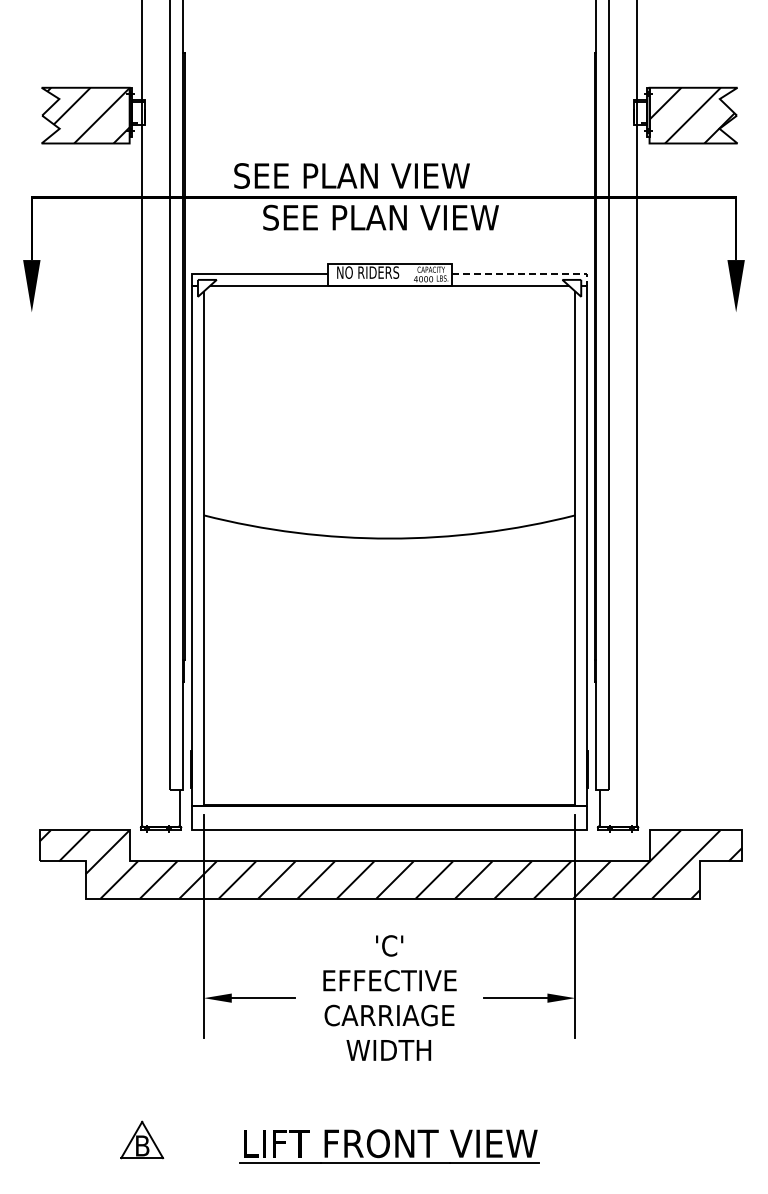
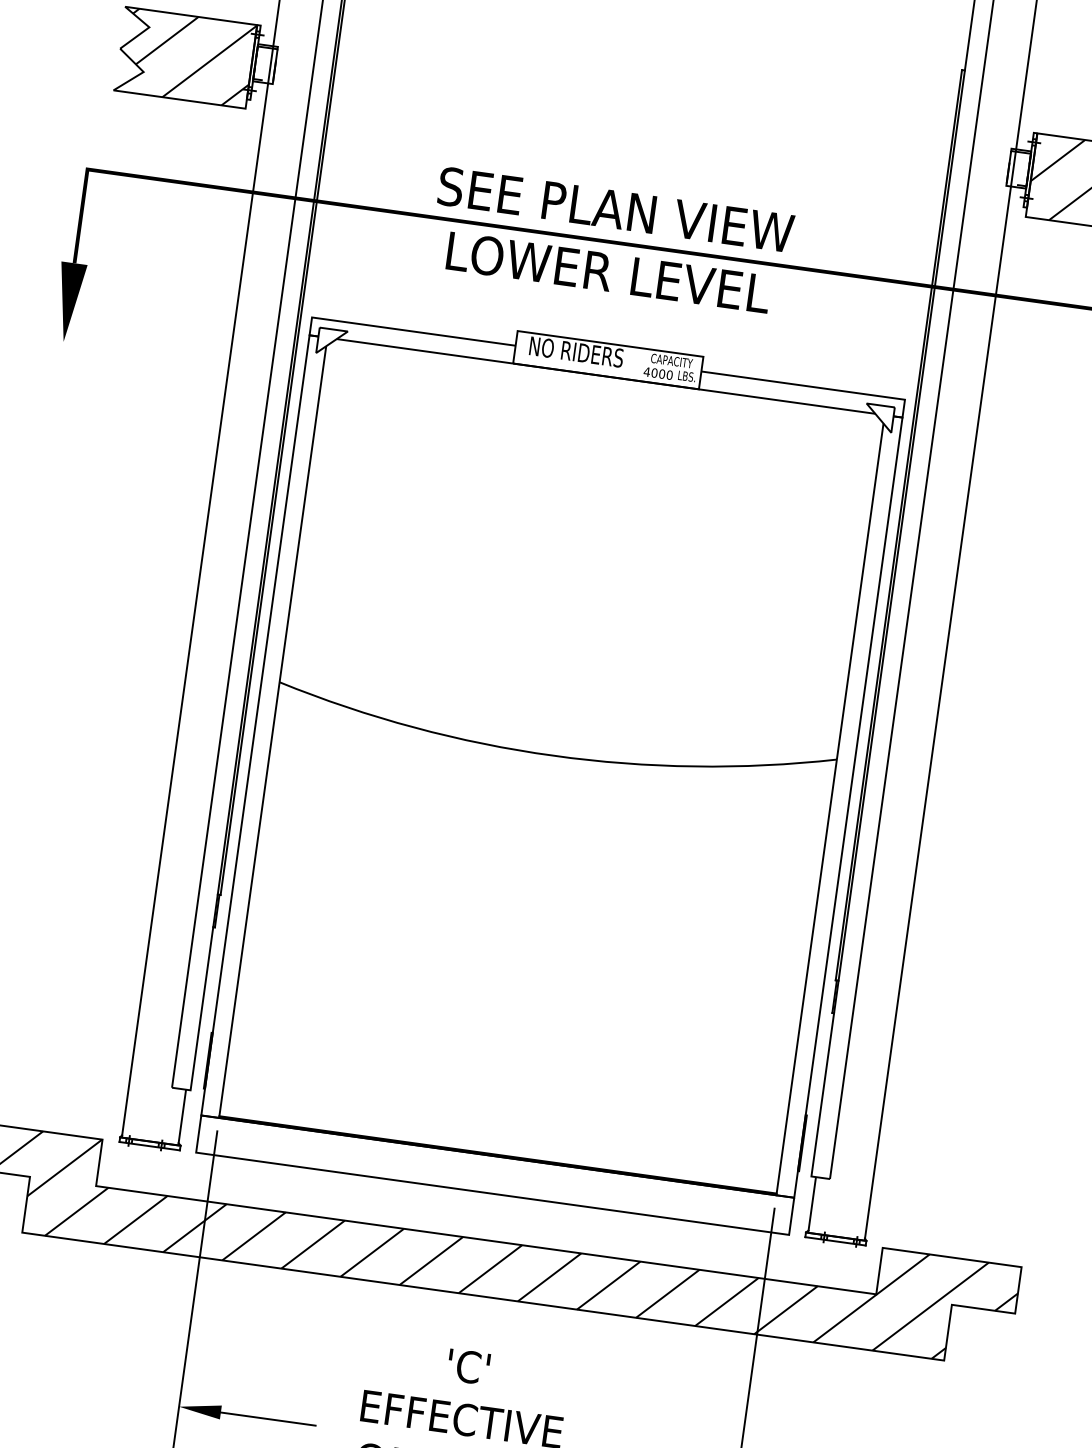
text: (351, 175) -> (615, 208), moved
text: (380, 217) -> (606, 271), SEE PLAN VIEW -> LOWER LEVEL
line: (529, 273) -> (818, 387), dashed -> solid

